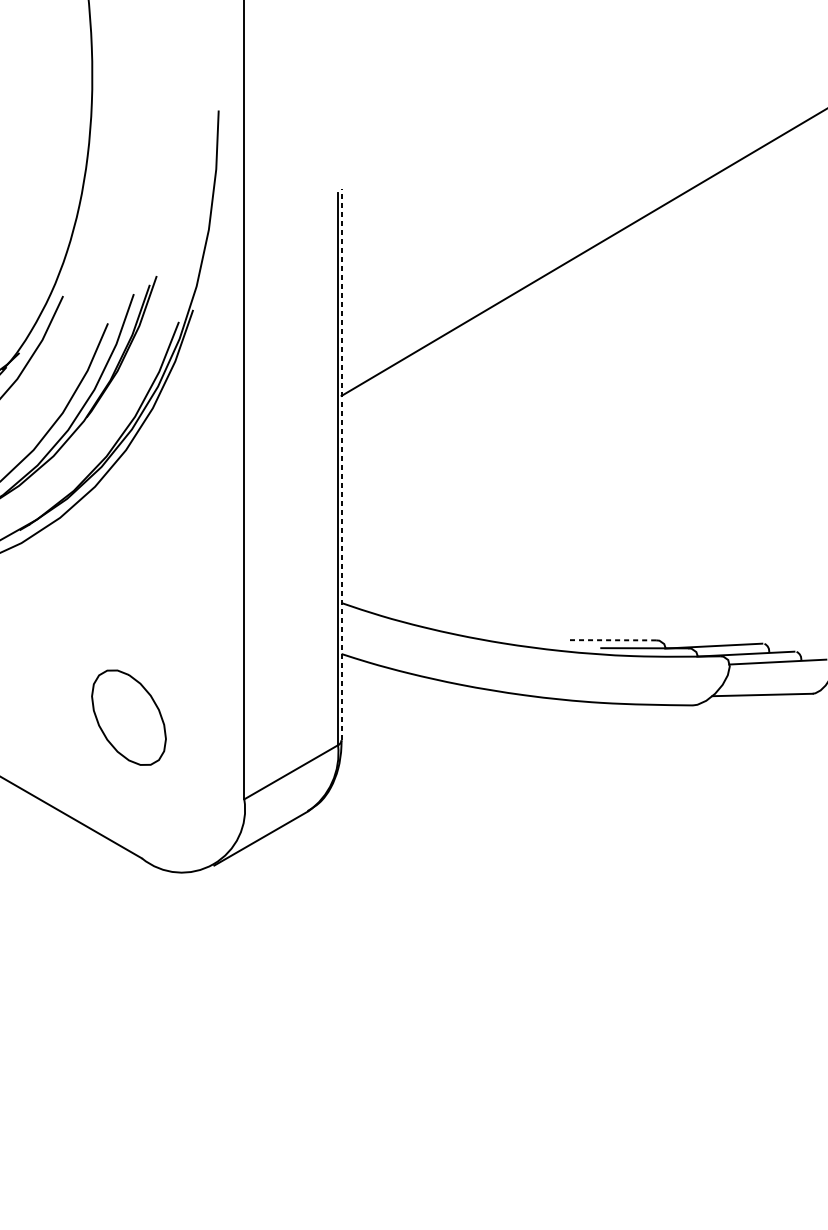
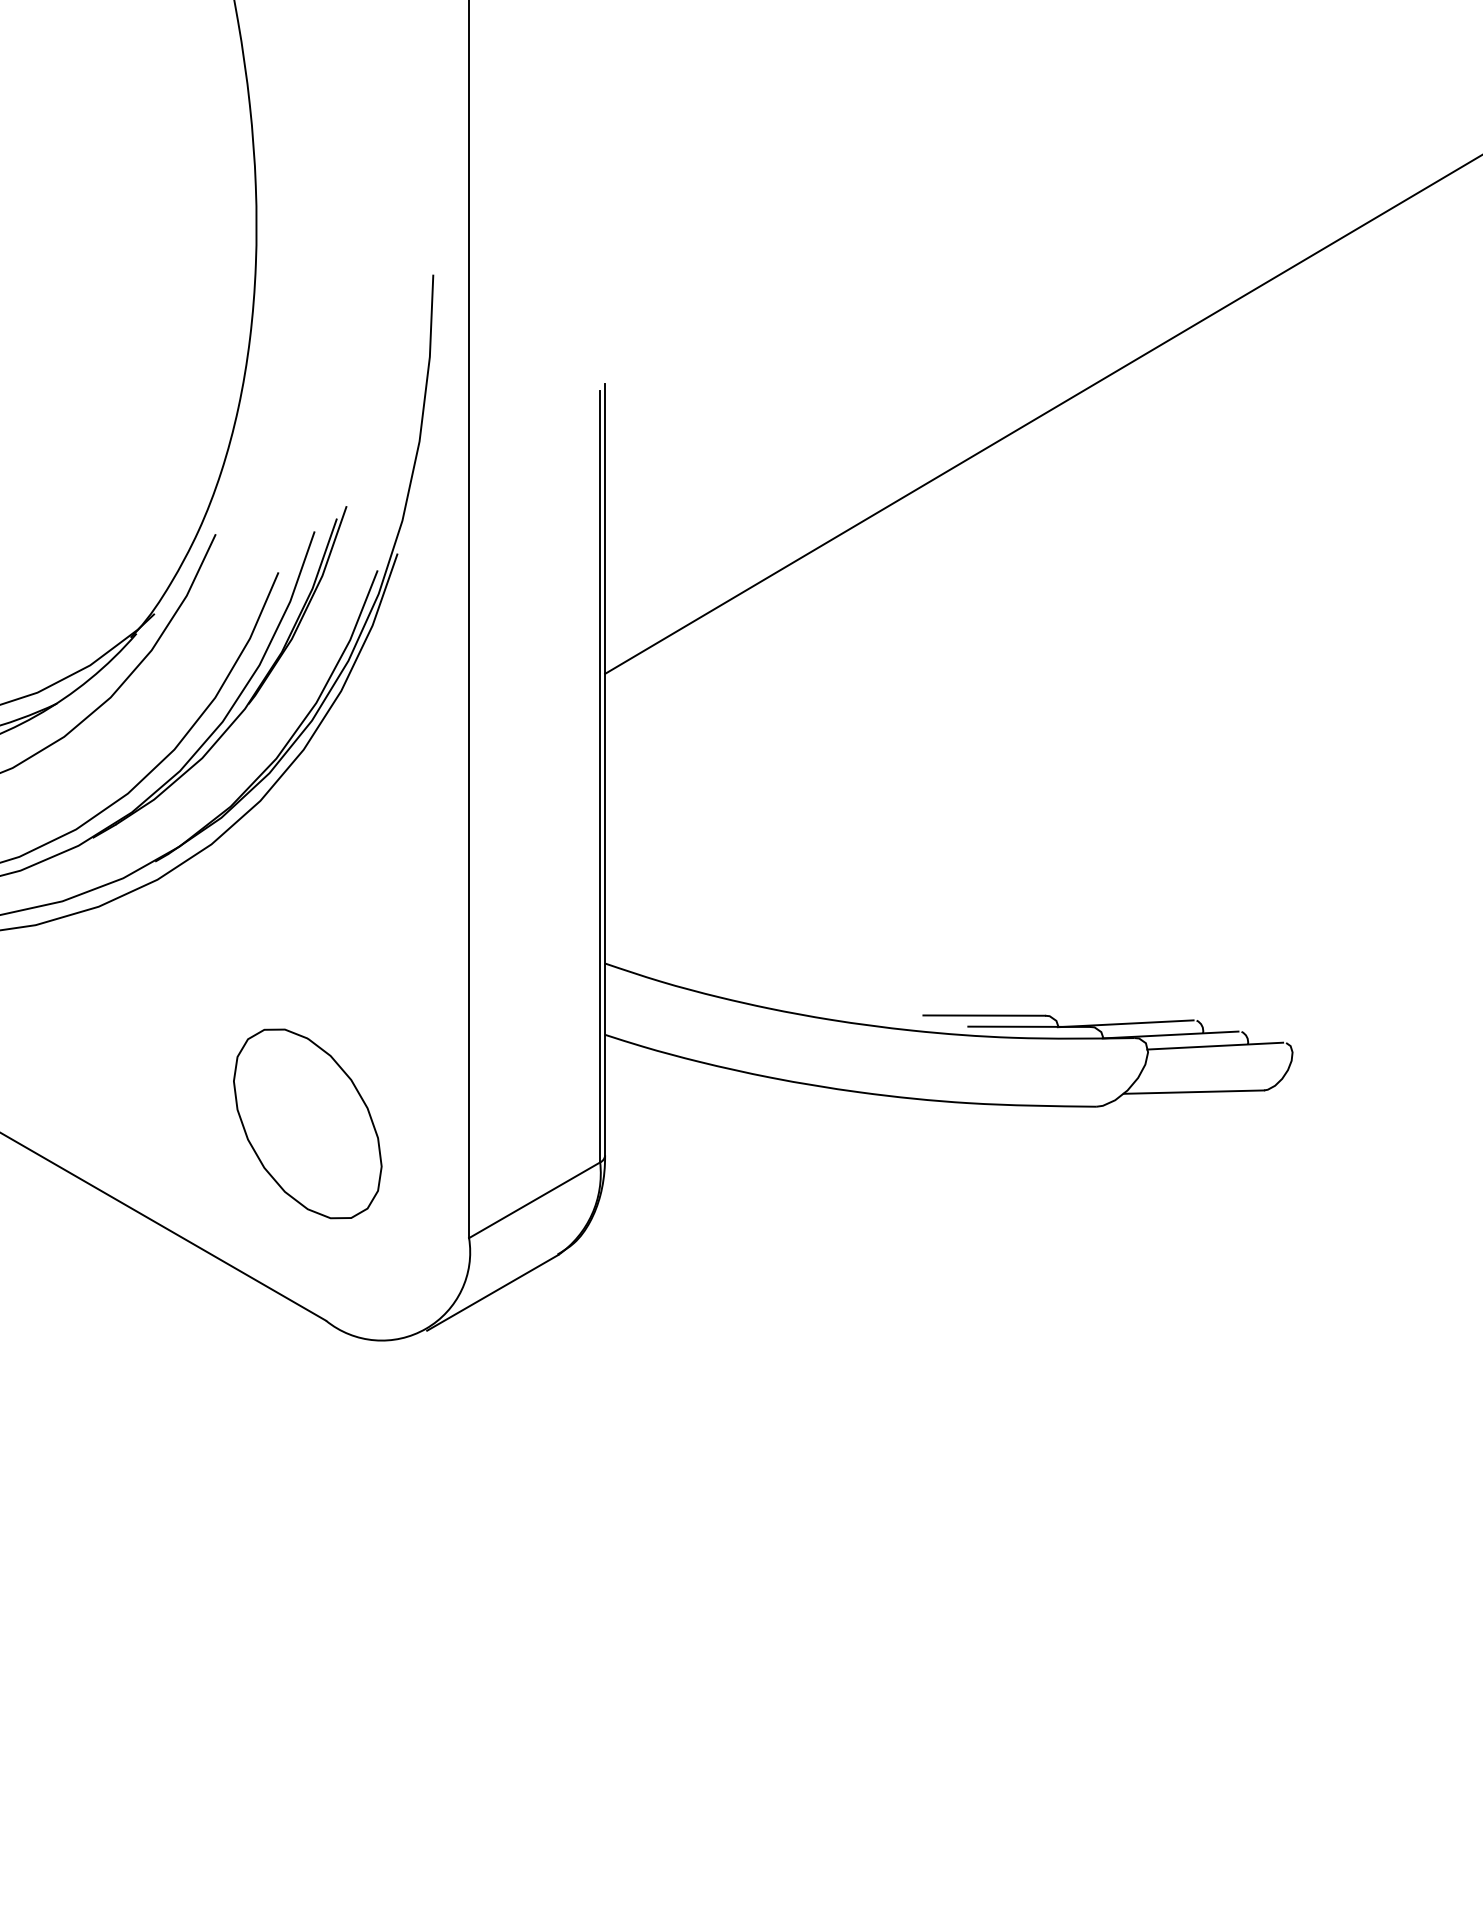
line: (341, 464) -> (605, 769), dashed -> solid
line: (612, 640) -> (984, 1015), dashed -> solid
part: (128, 717) -> (307, 1123), size x1.43

